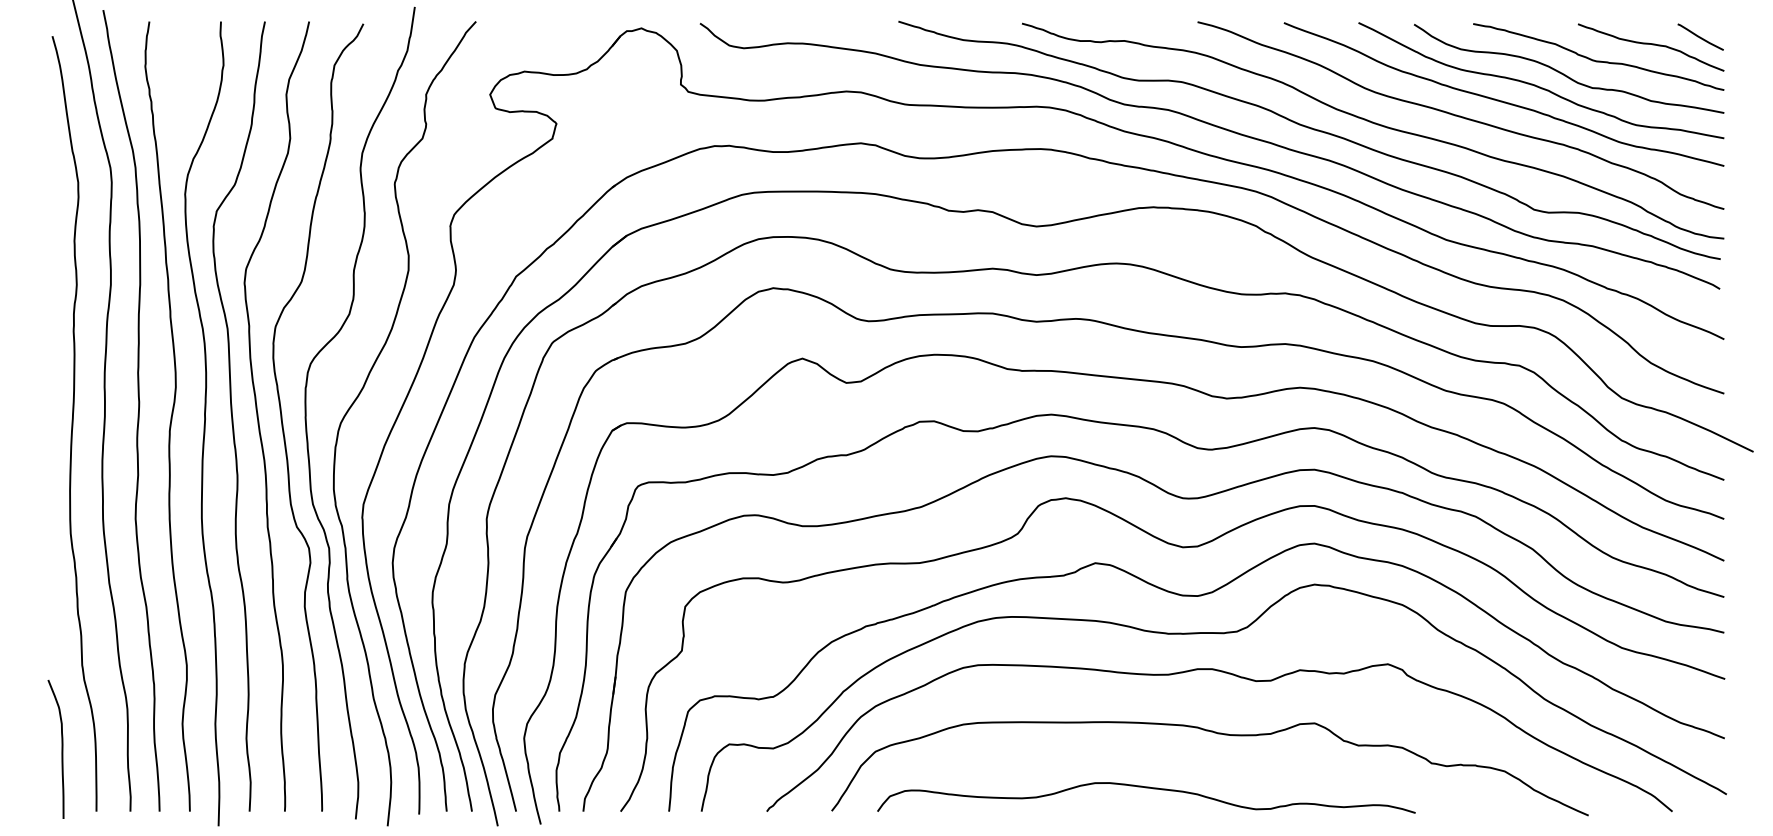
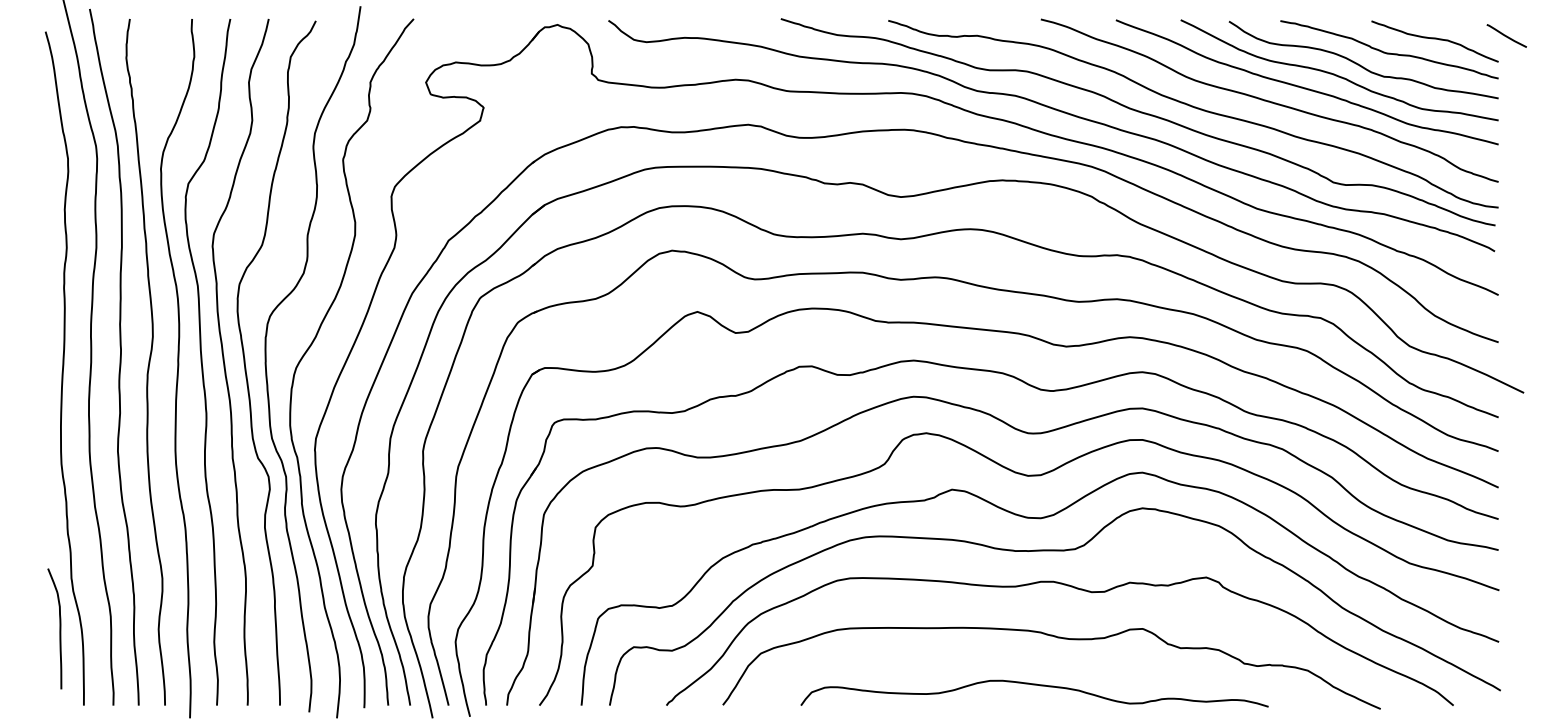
line: (1700, 36) -> (1506, 35), moved
curve: (61, 749) -> (59, 629), moved
curve: (1146, 788) -> (1034, 685), moved

